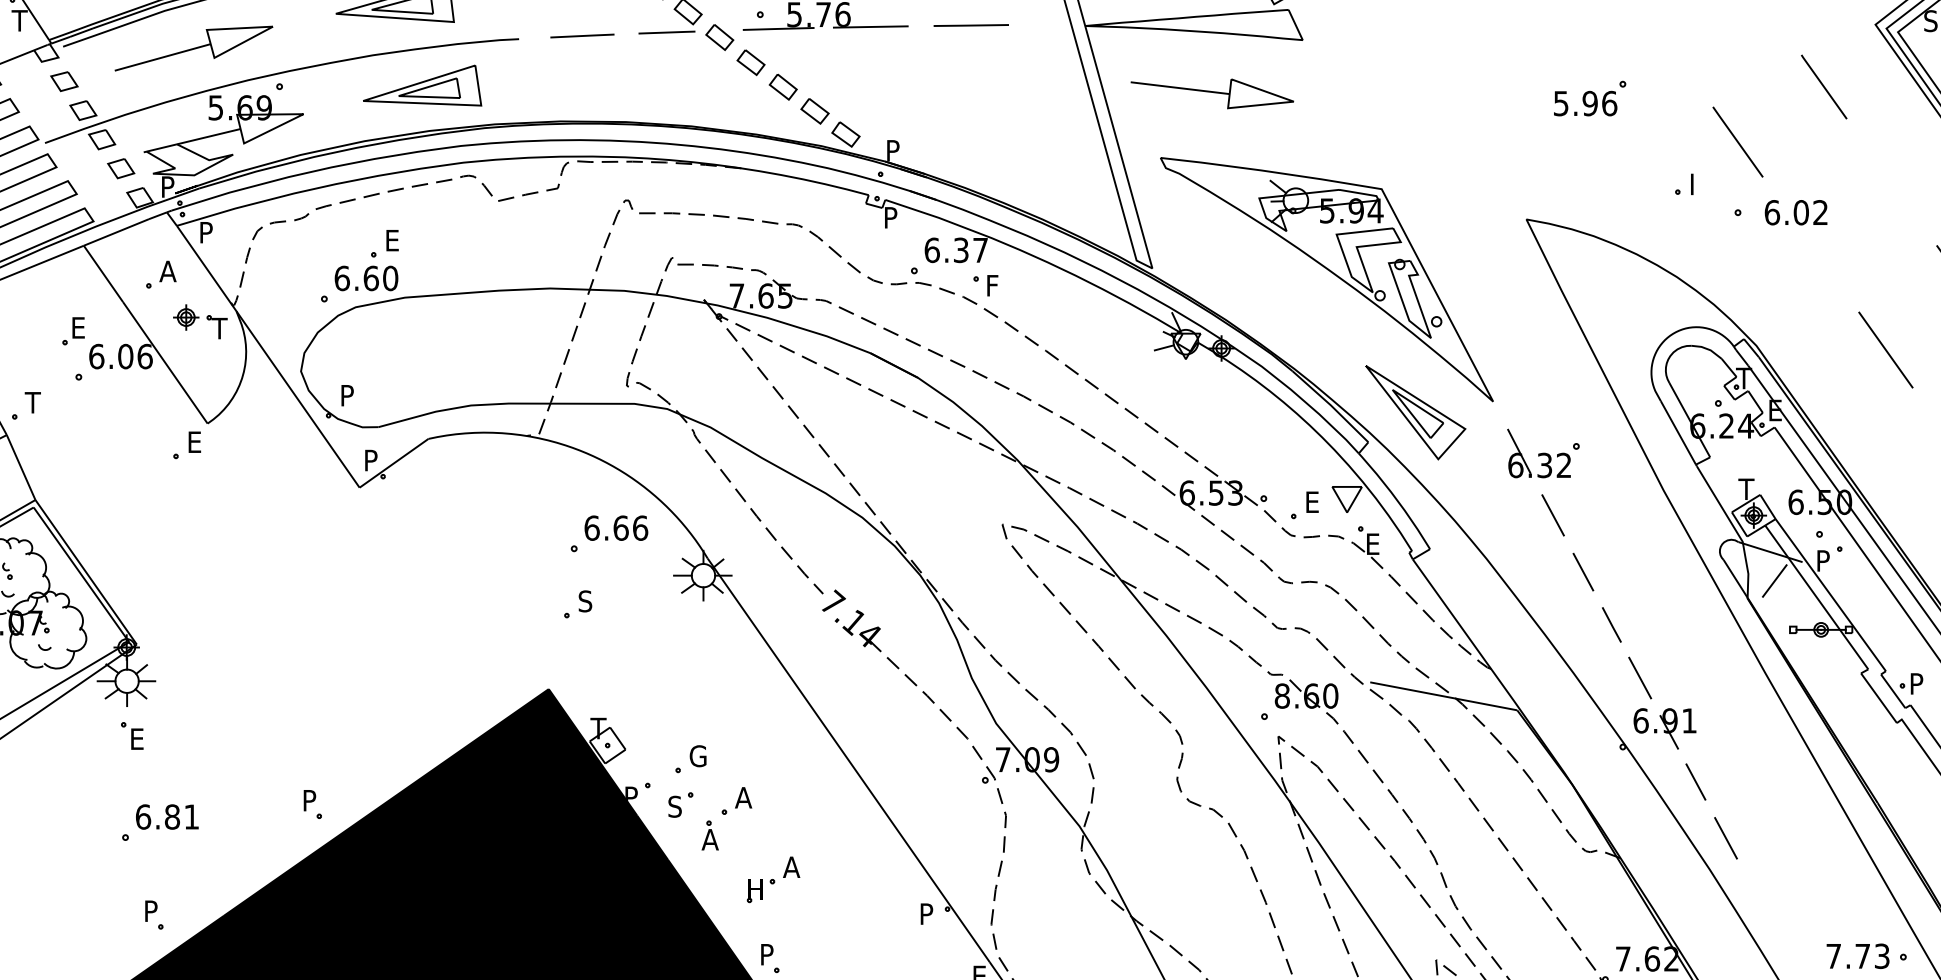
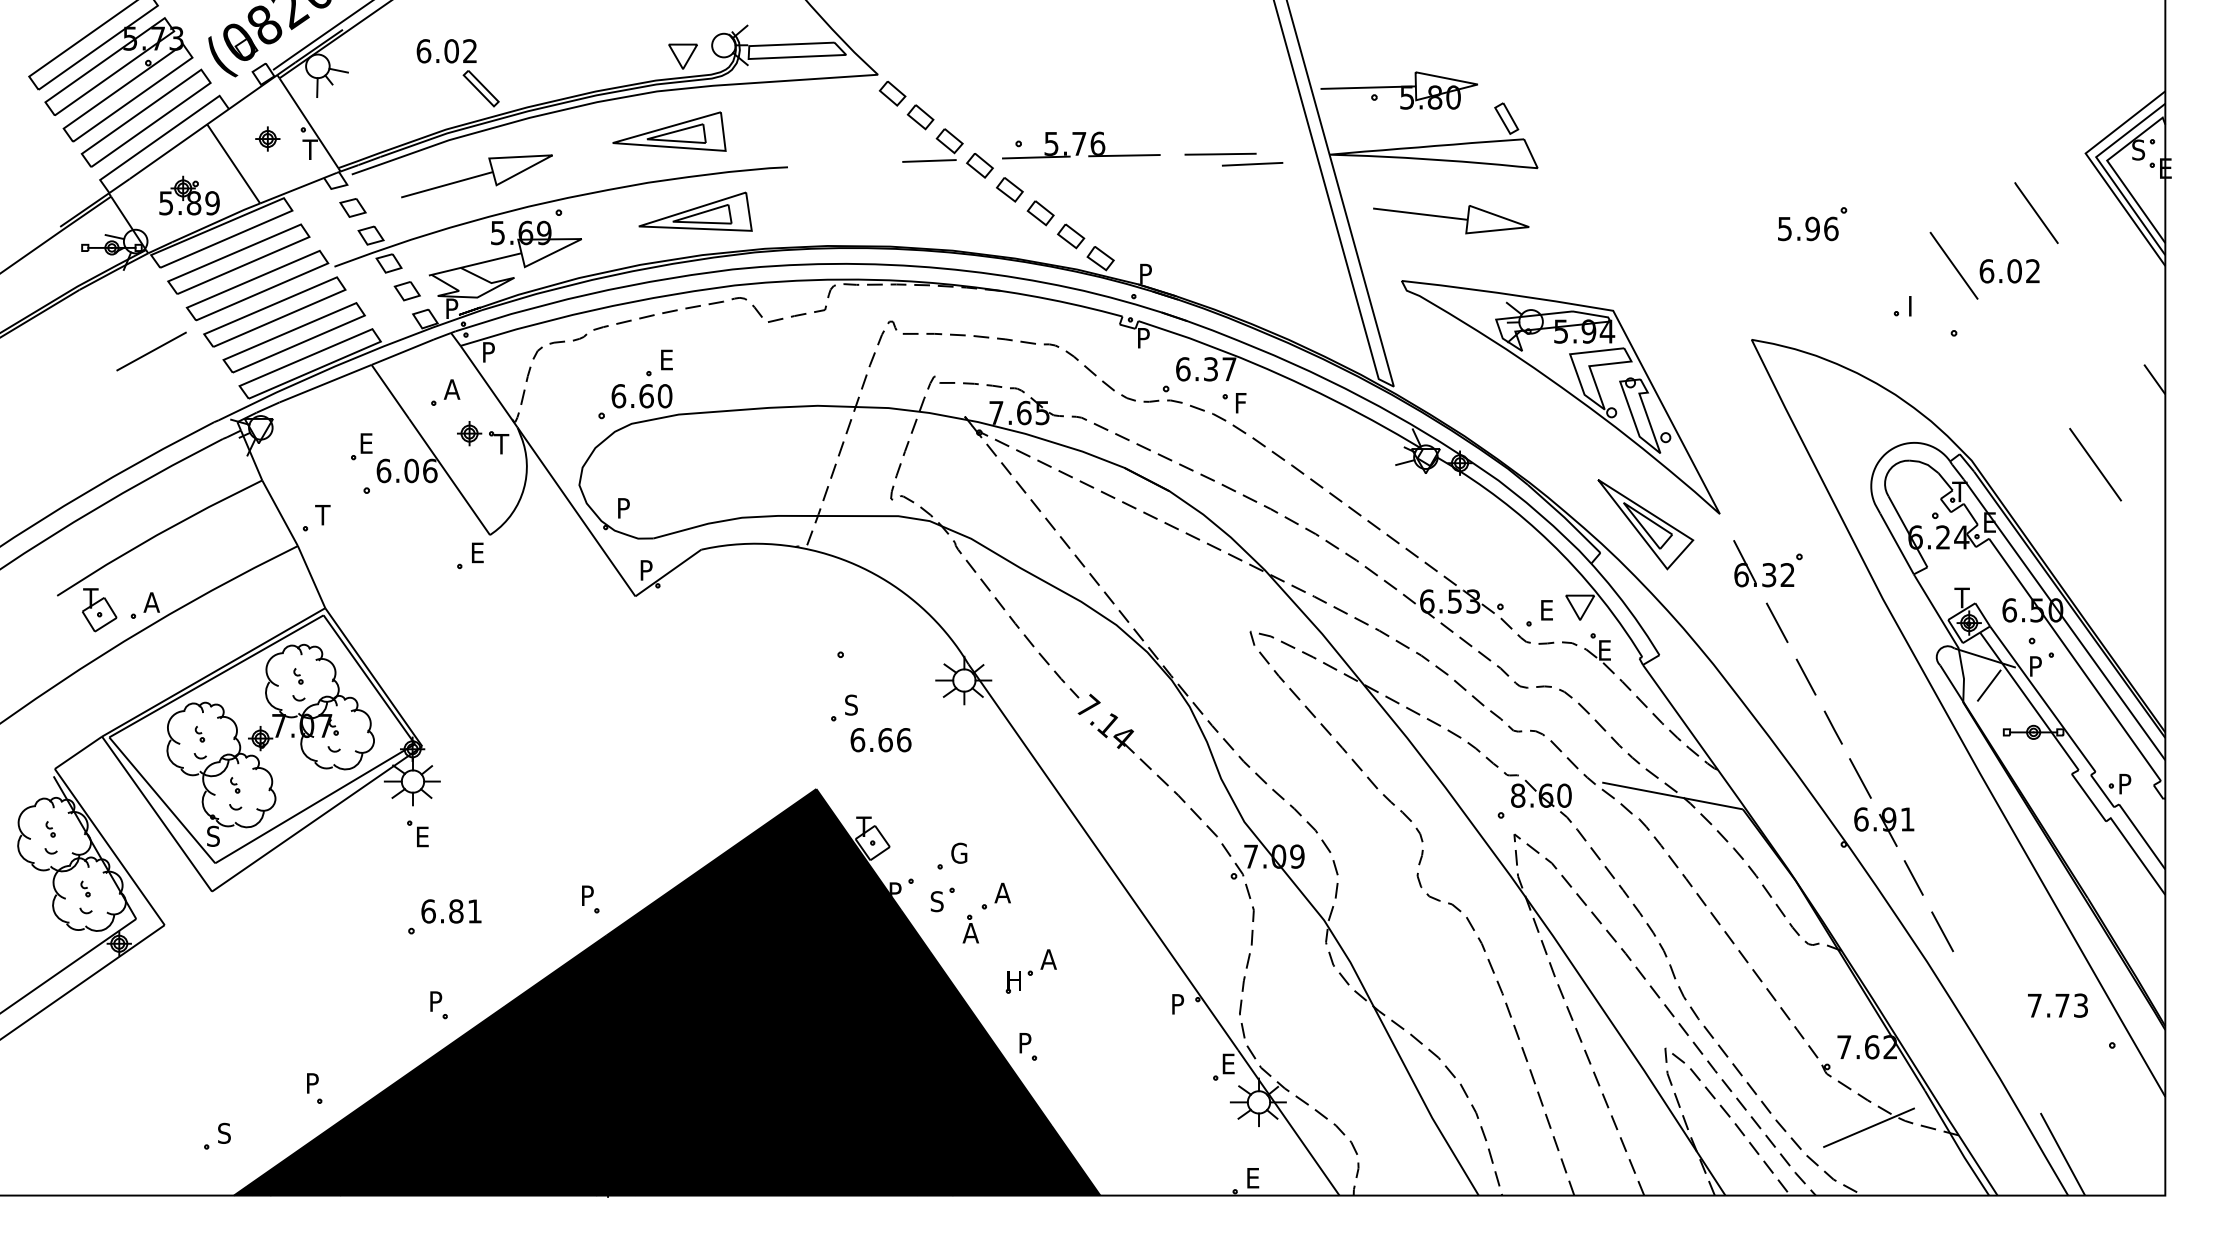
line: (582, 36) -> (1252, 164), moved
text: (1795, 212) -> (2009, 271), moved
text: (615, 528) -> (880, 740), moved
text: (1857, 956) -> (2057, 1005), moved

